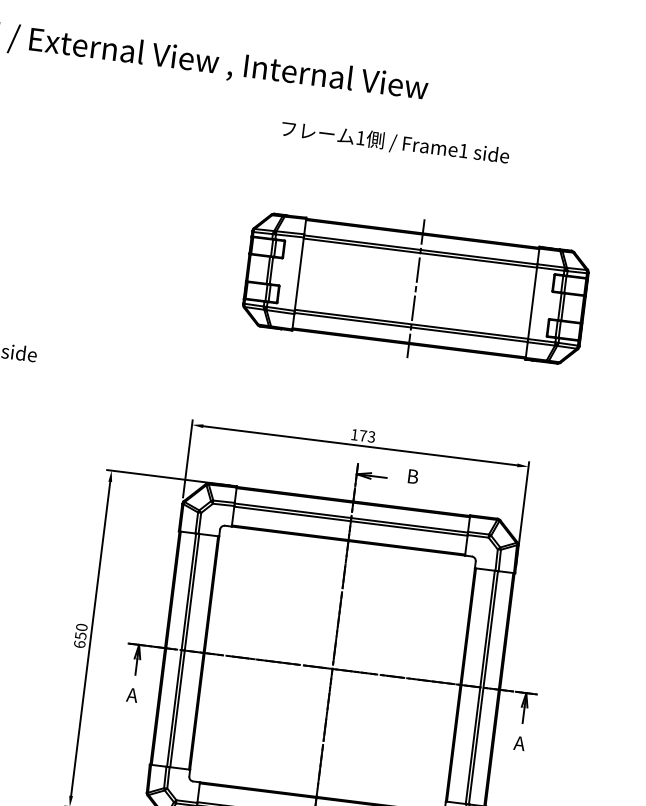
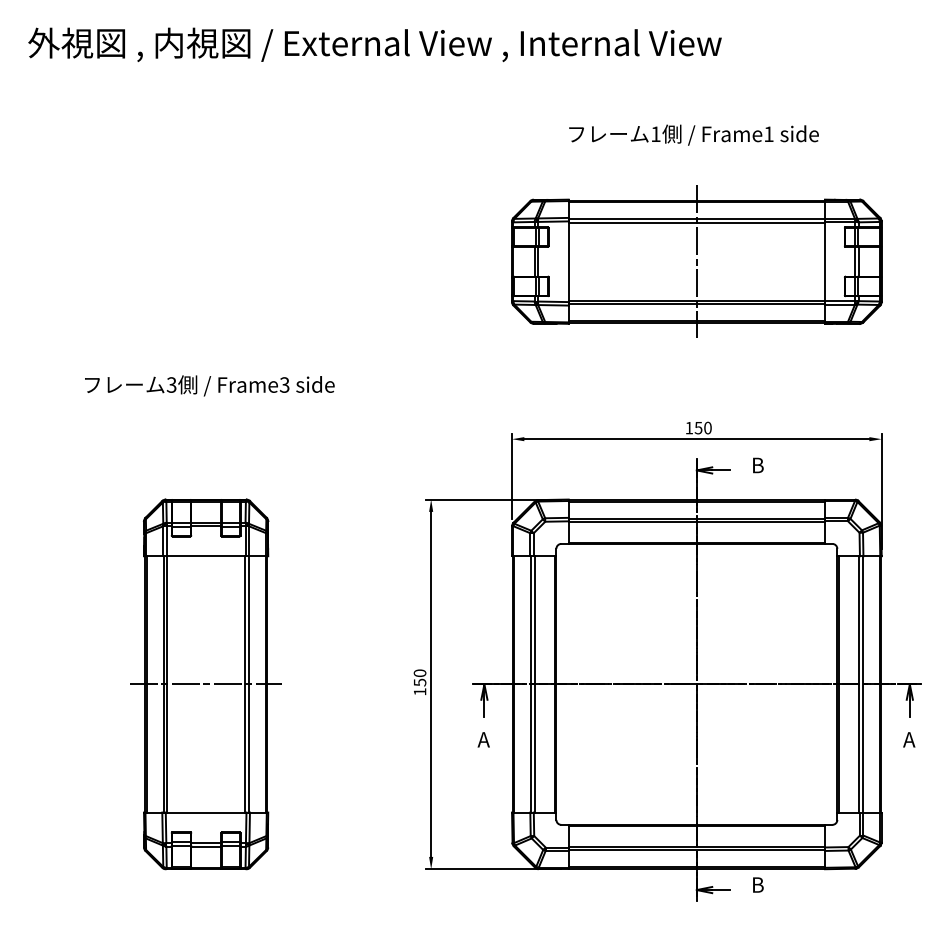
text: (394, 142) -> (693, 134), moved
part: (415, 288) -> (696, 261), moved
text: (366, 436) -> (702, 428), 173 -> 150
text: (79, 643) -> (419, 691), 650 -> 150

